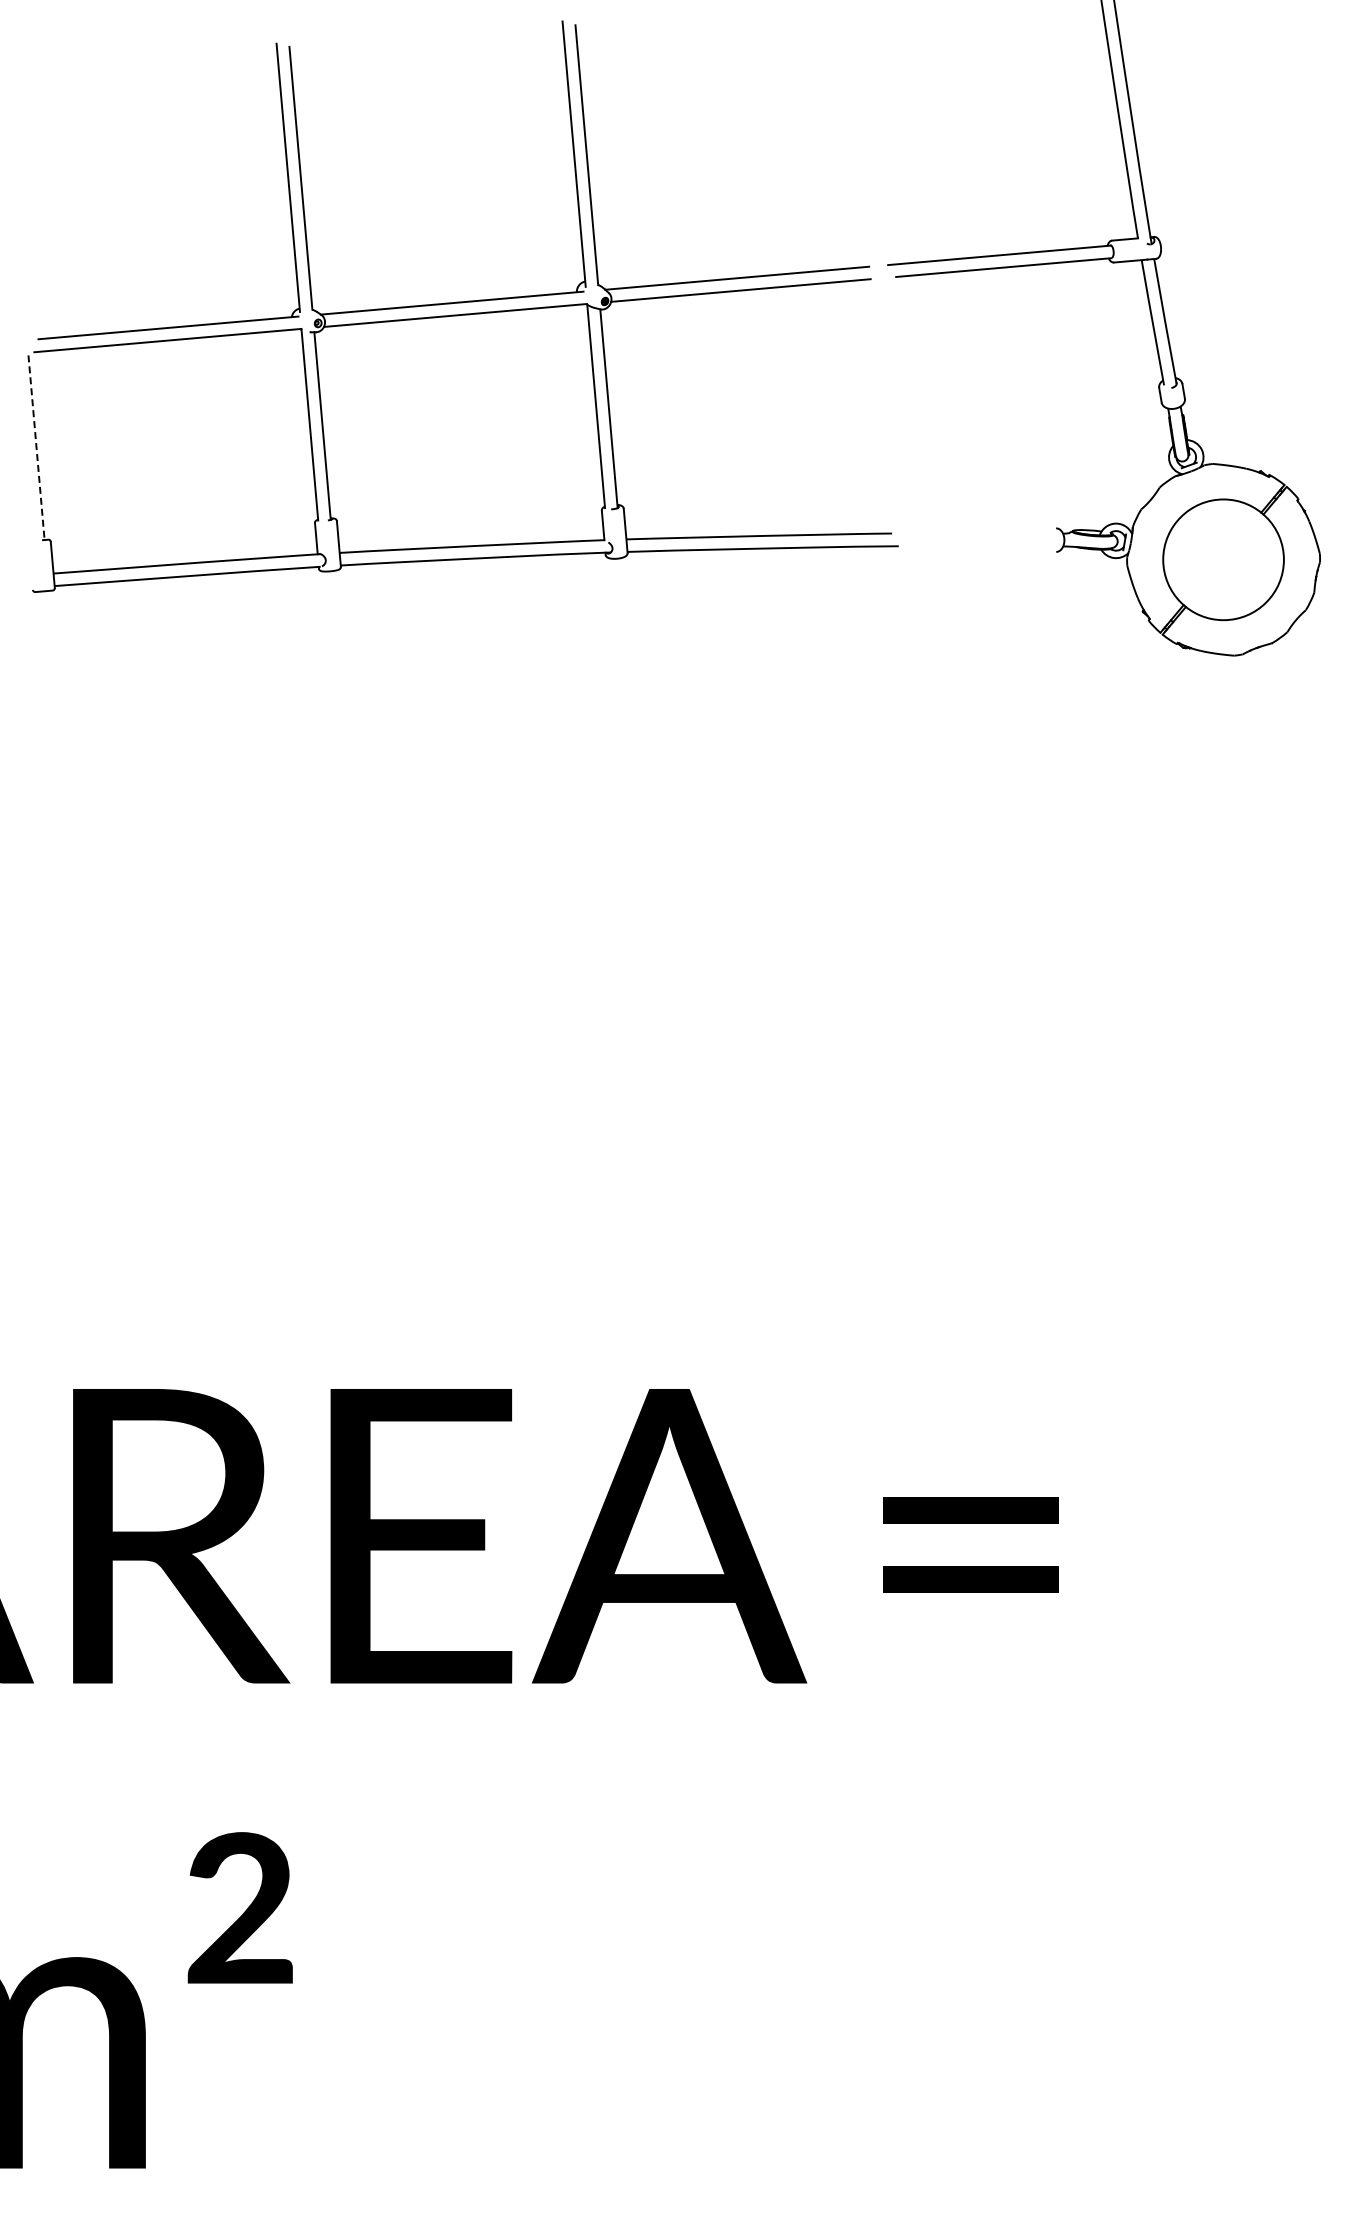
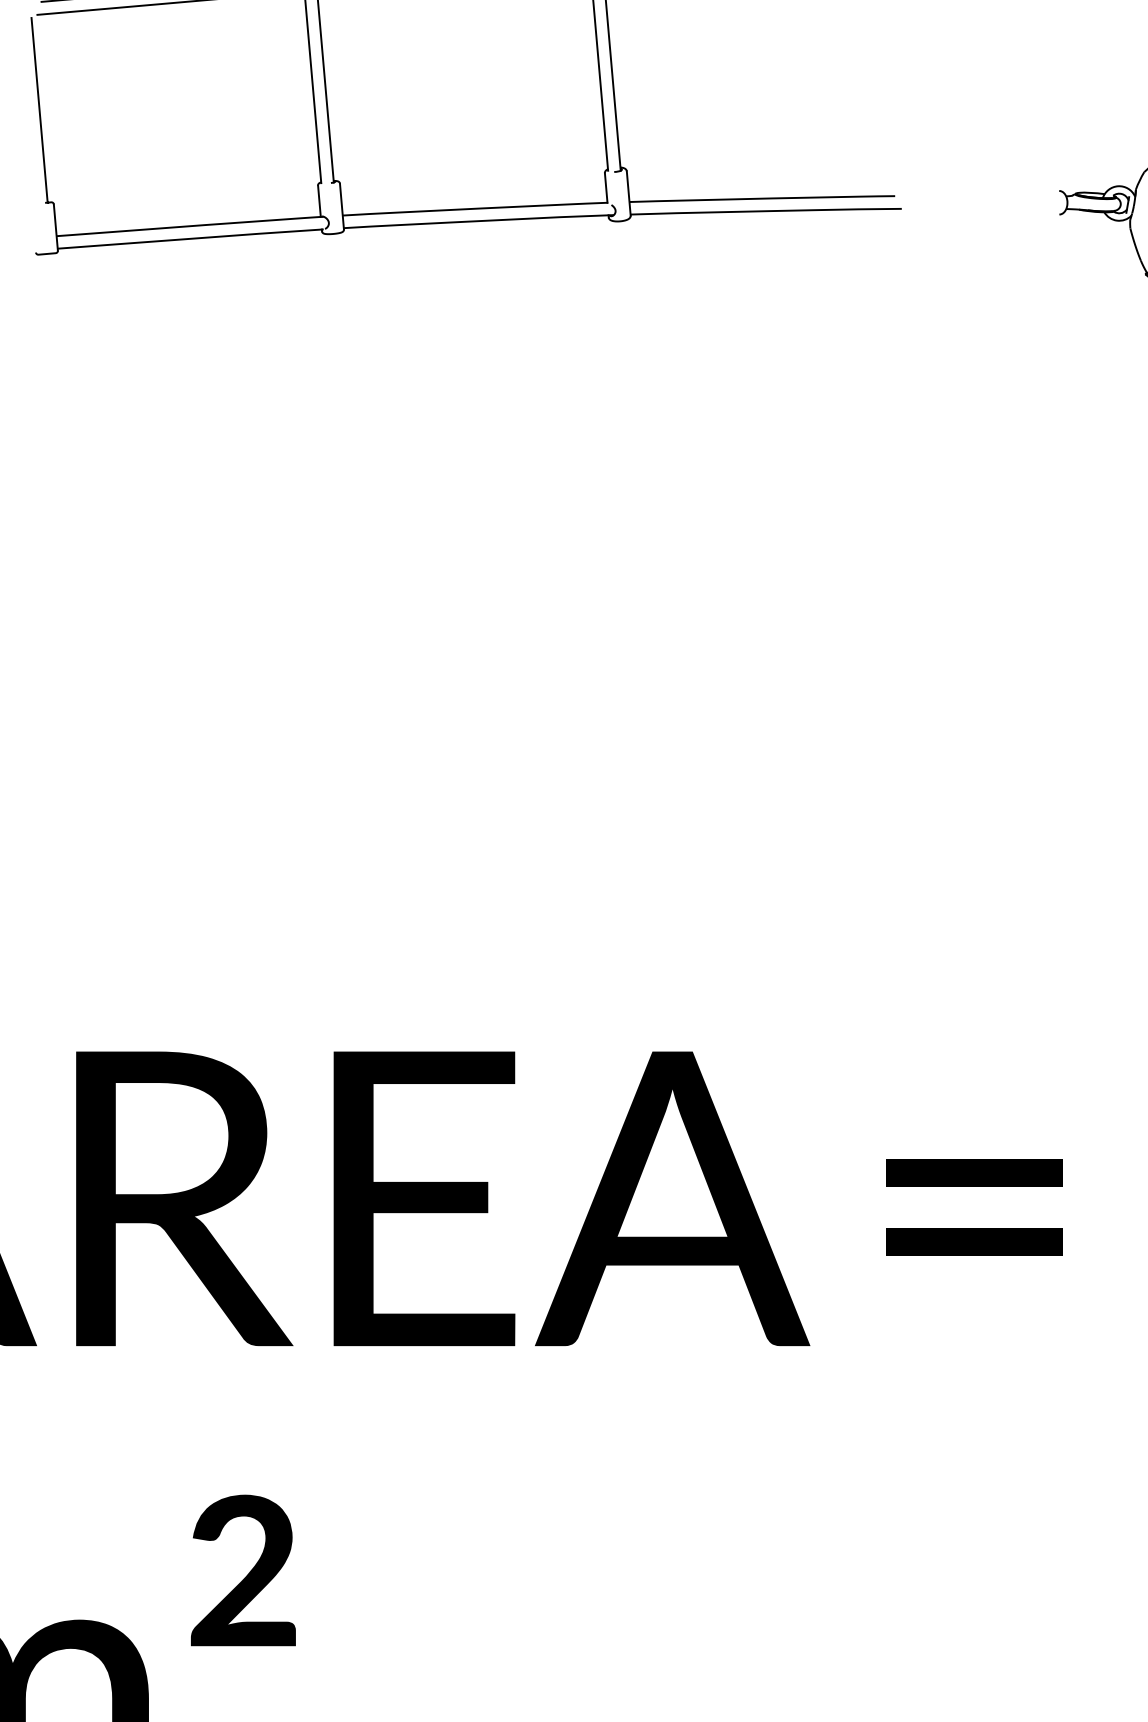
line: (36, 447) -> (39, 110), dashed -> solid

